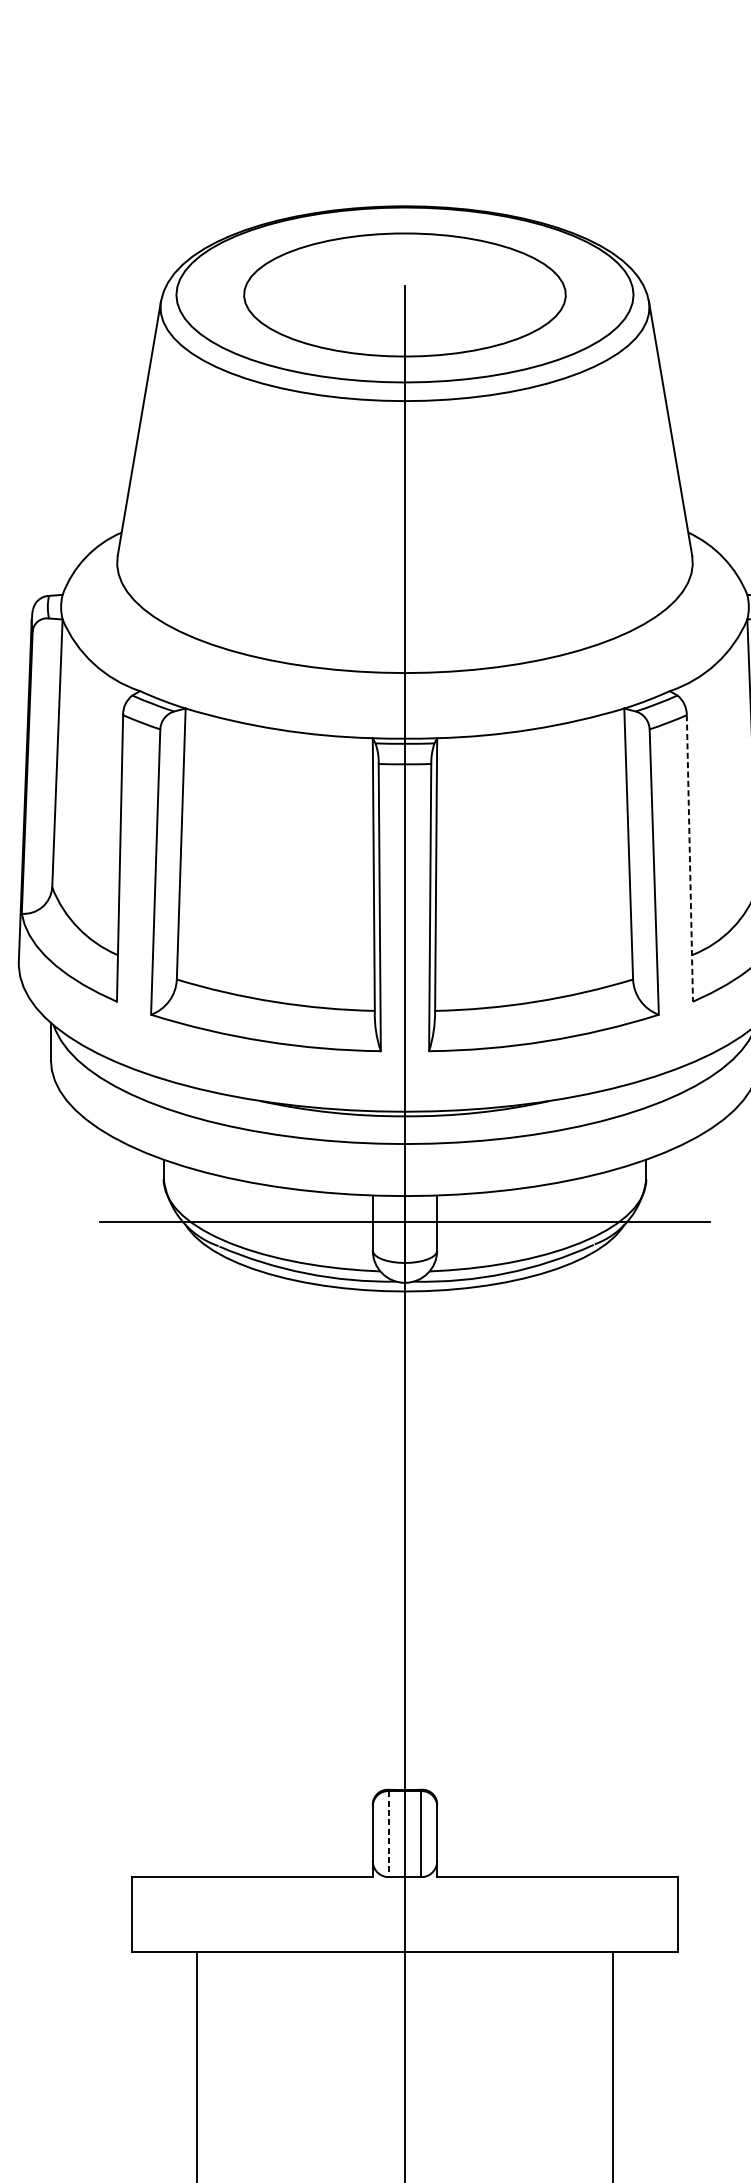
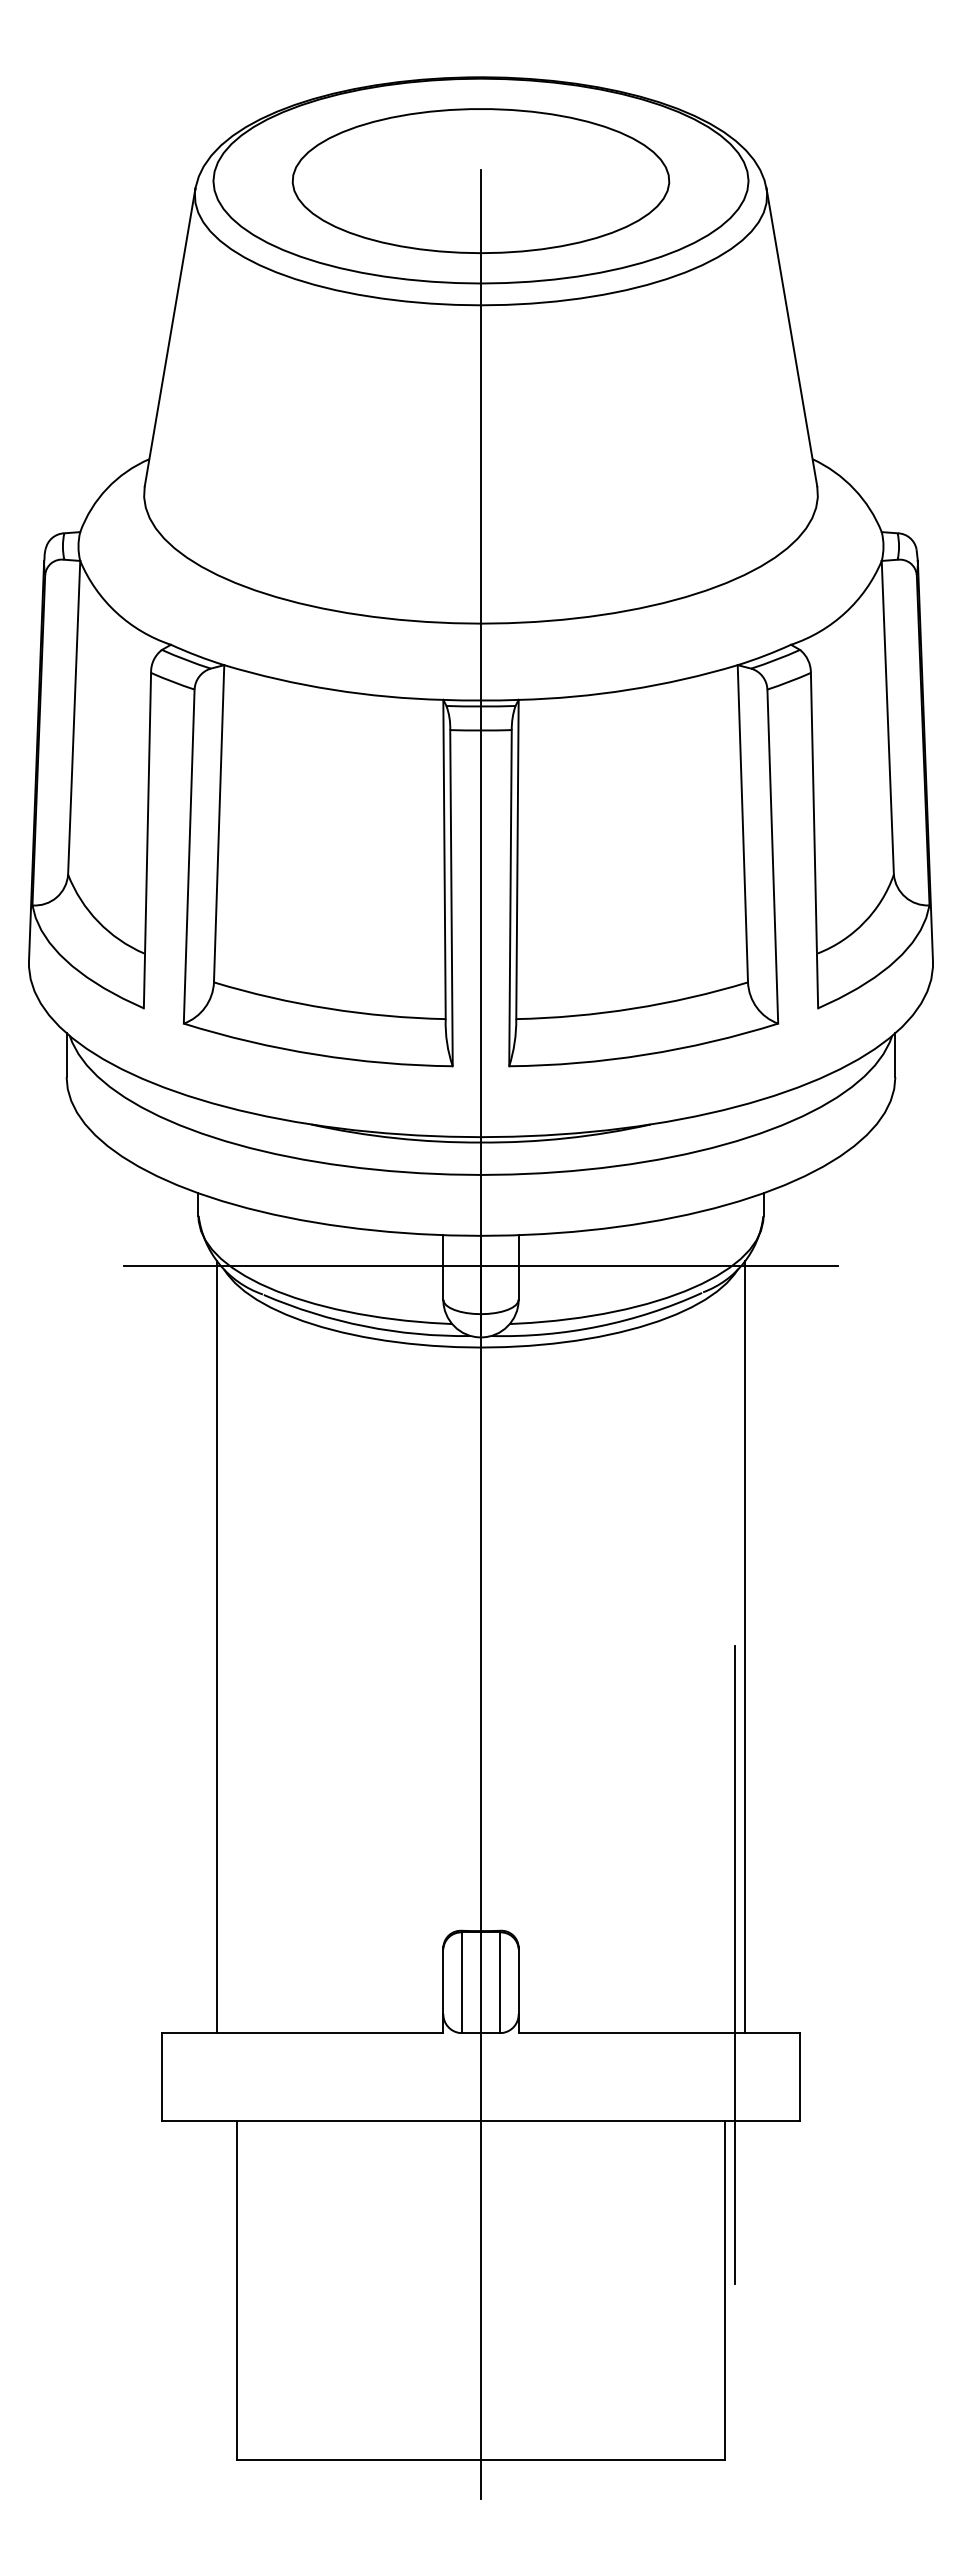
line: (689, 858) -> (814, 840), dashed -> solid
line: (179, 1547) -> (217, 1647), added
line: (630, 1547) -> (744, 1647), added
line: (621, 1819) -> (734, 1965), added
line: (389, 1834) -> (462, 1983), dashed -> solid

